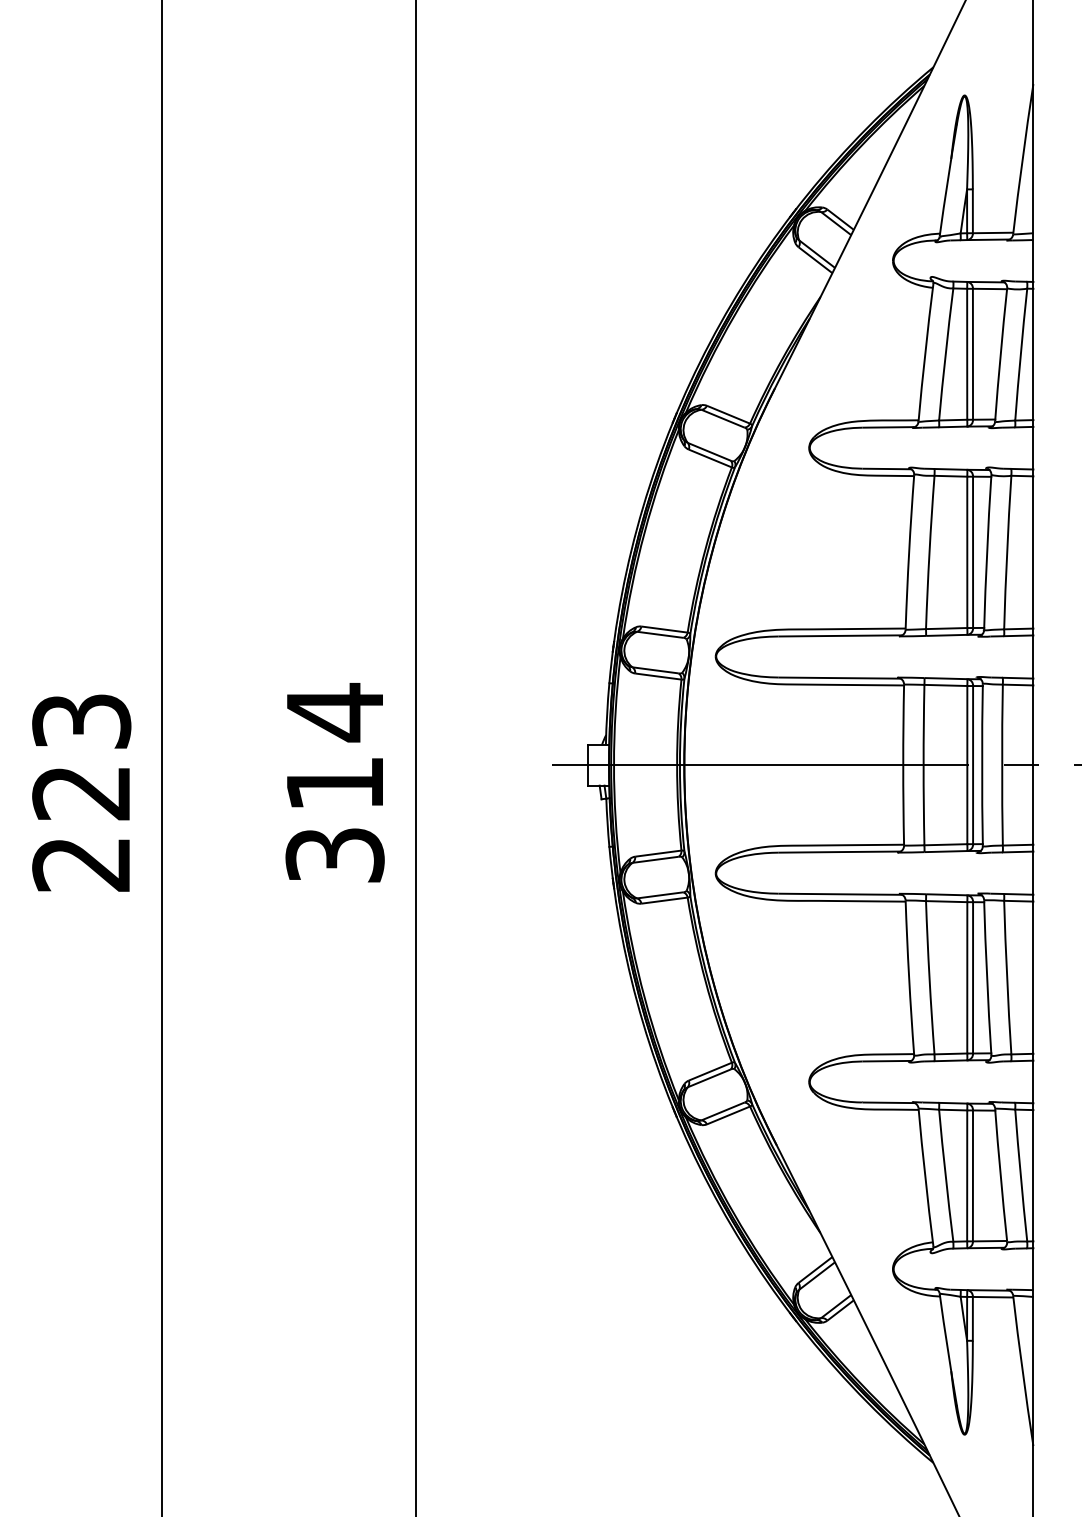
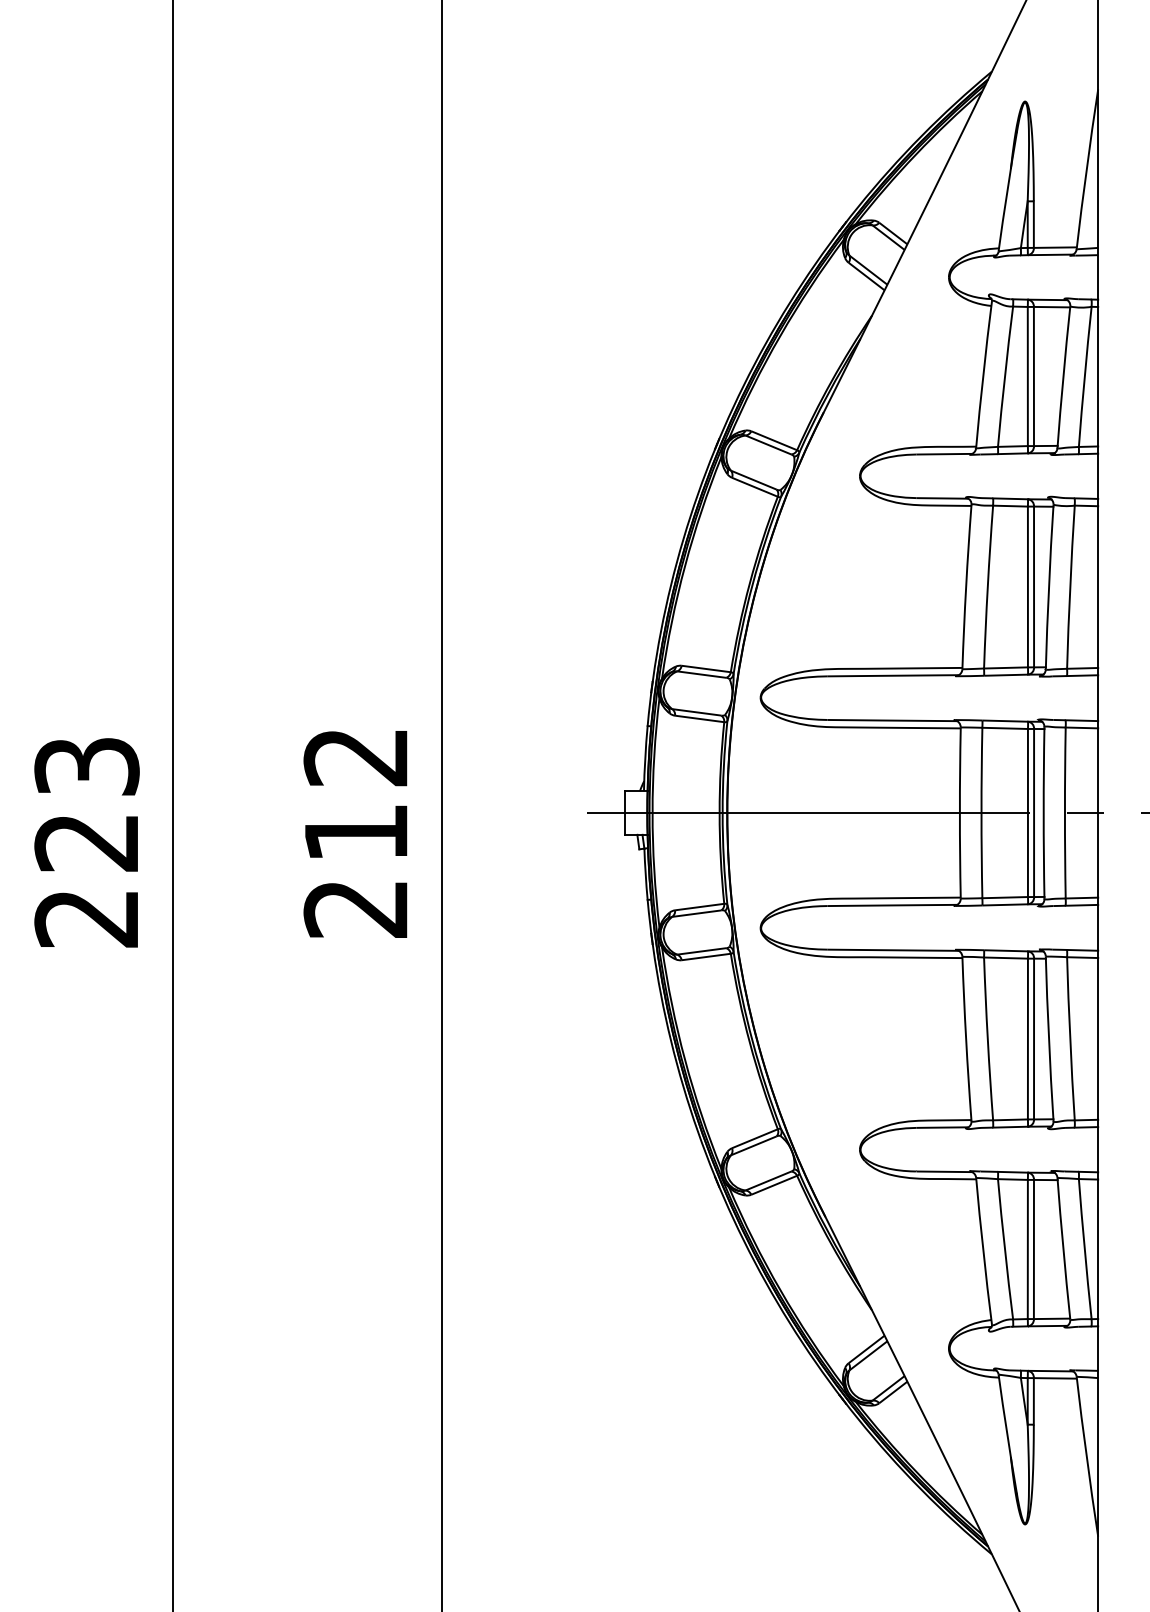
text: (335, 782) -> (356, 831), 314 -> 212

